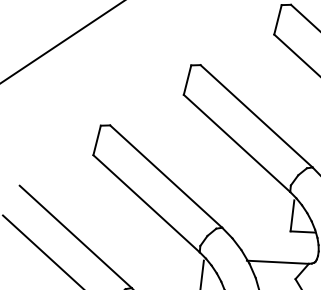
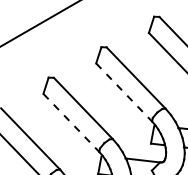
line: (237, 143) -> (124, 92), solid -> dashed
line: (146, 204) -> (71, 123), solid -> dashed

